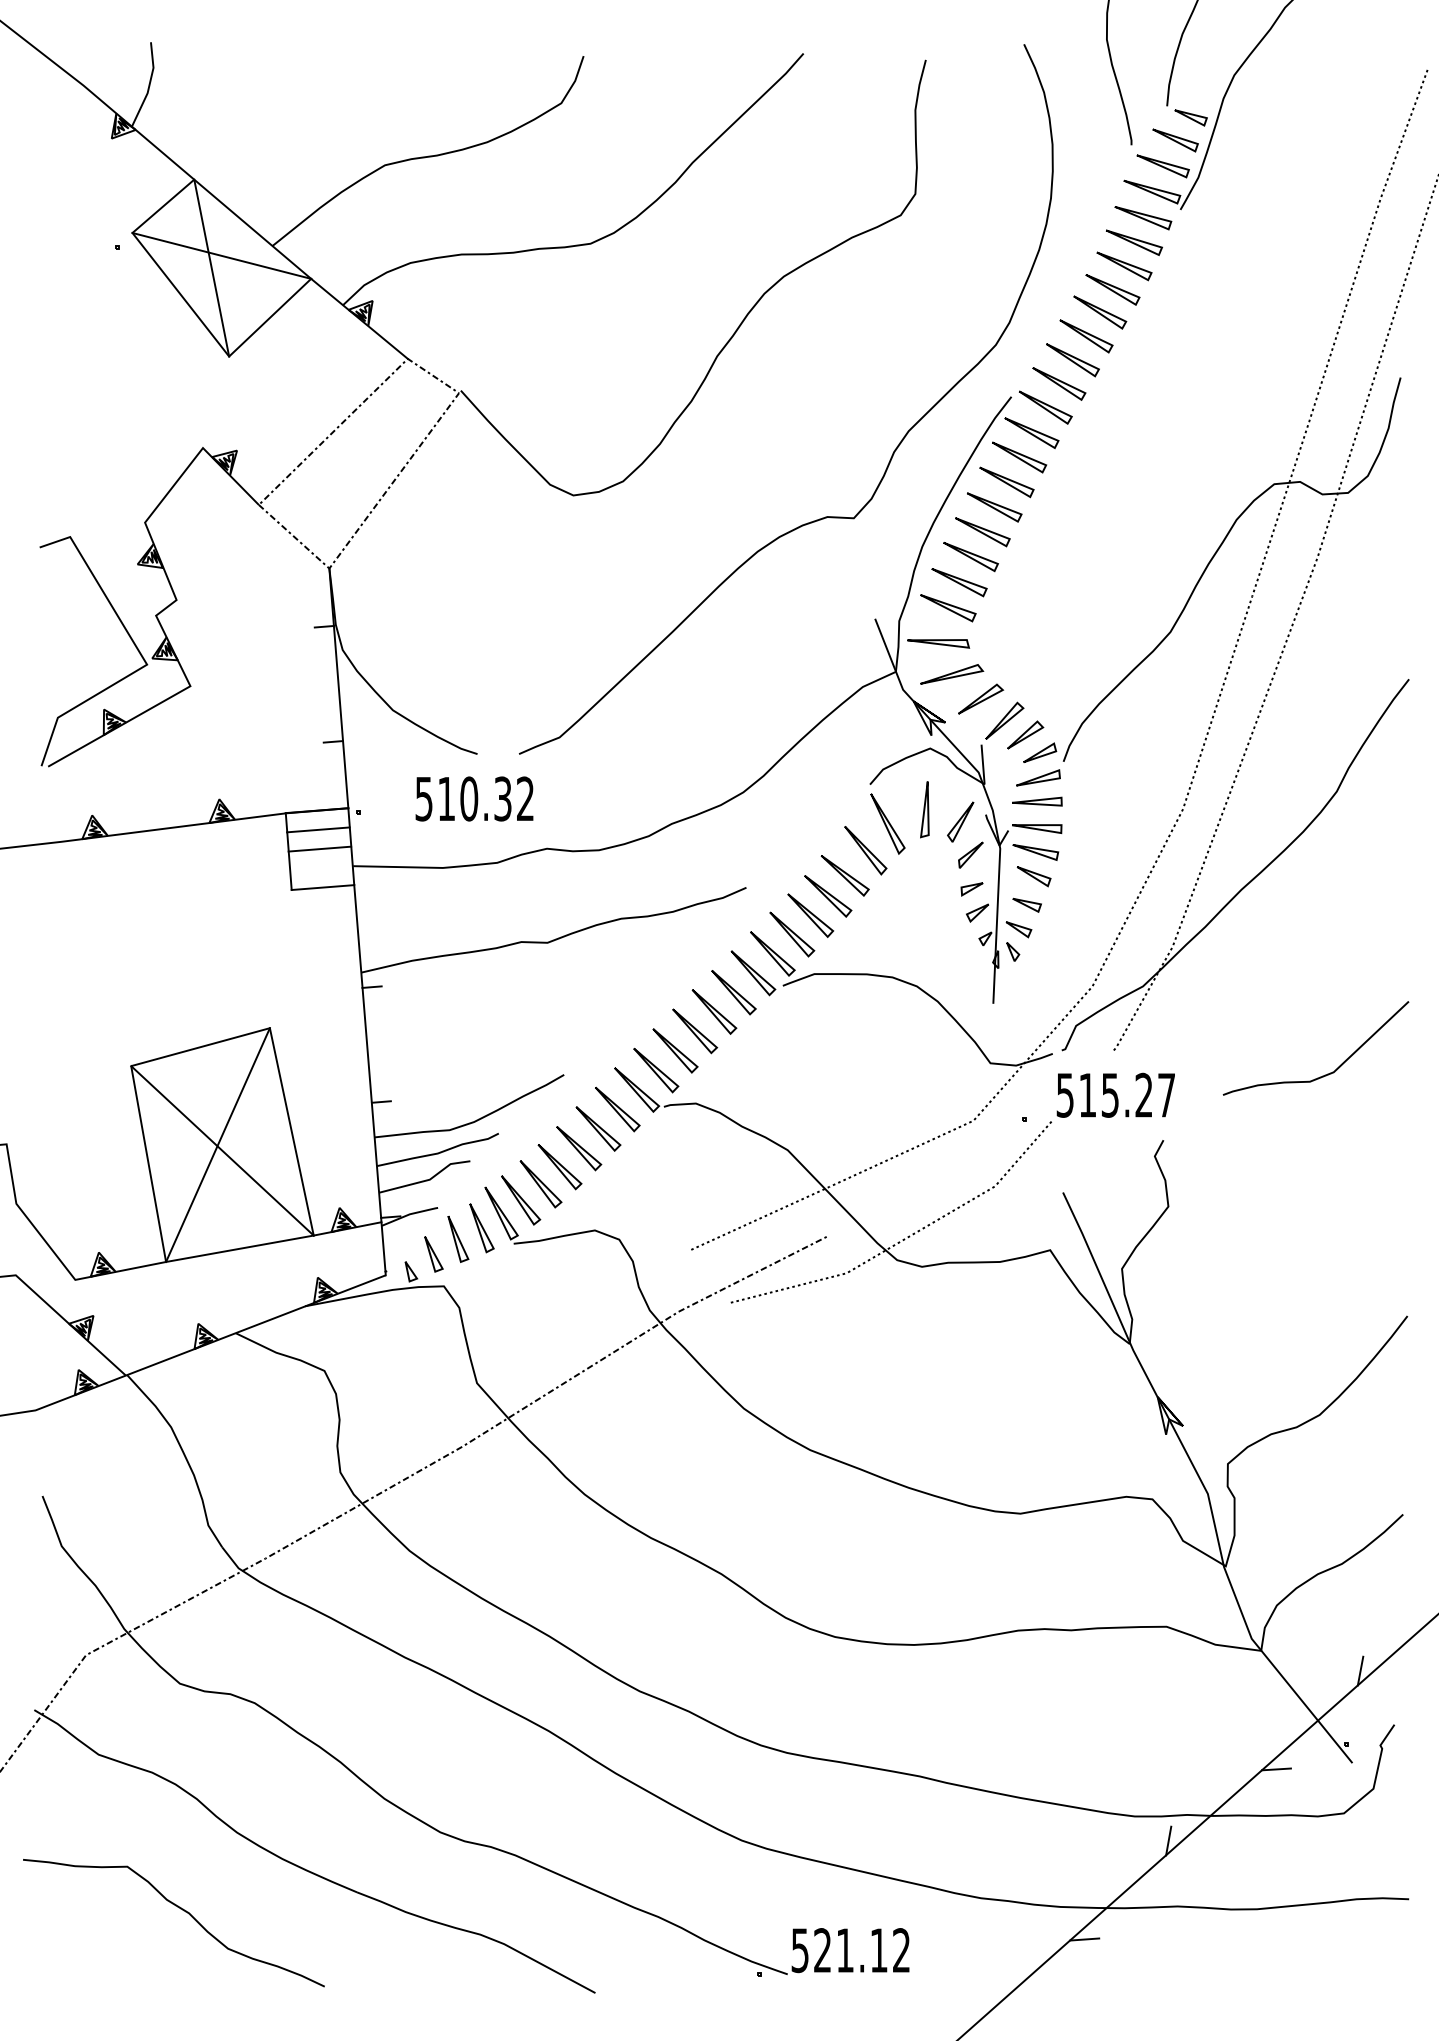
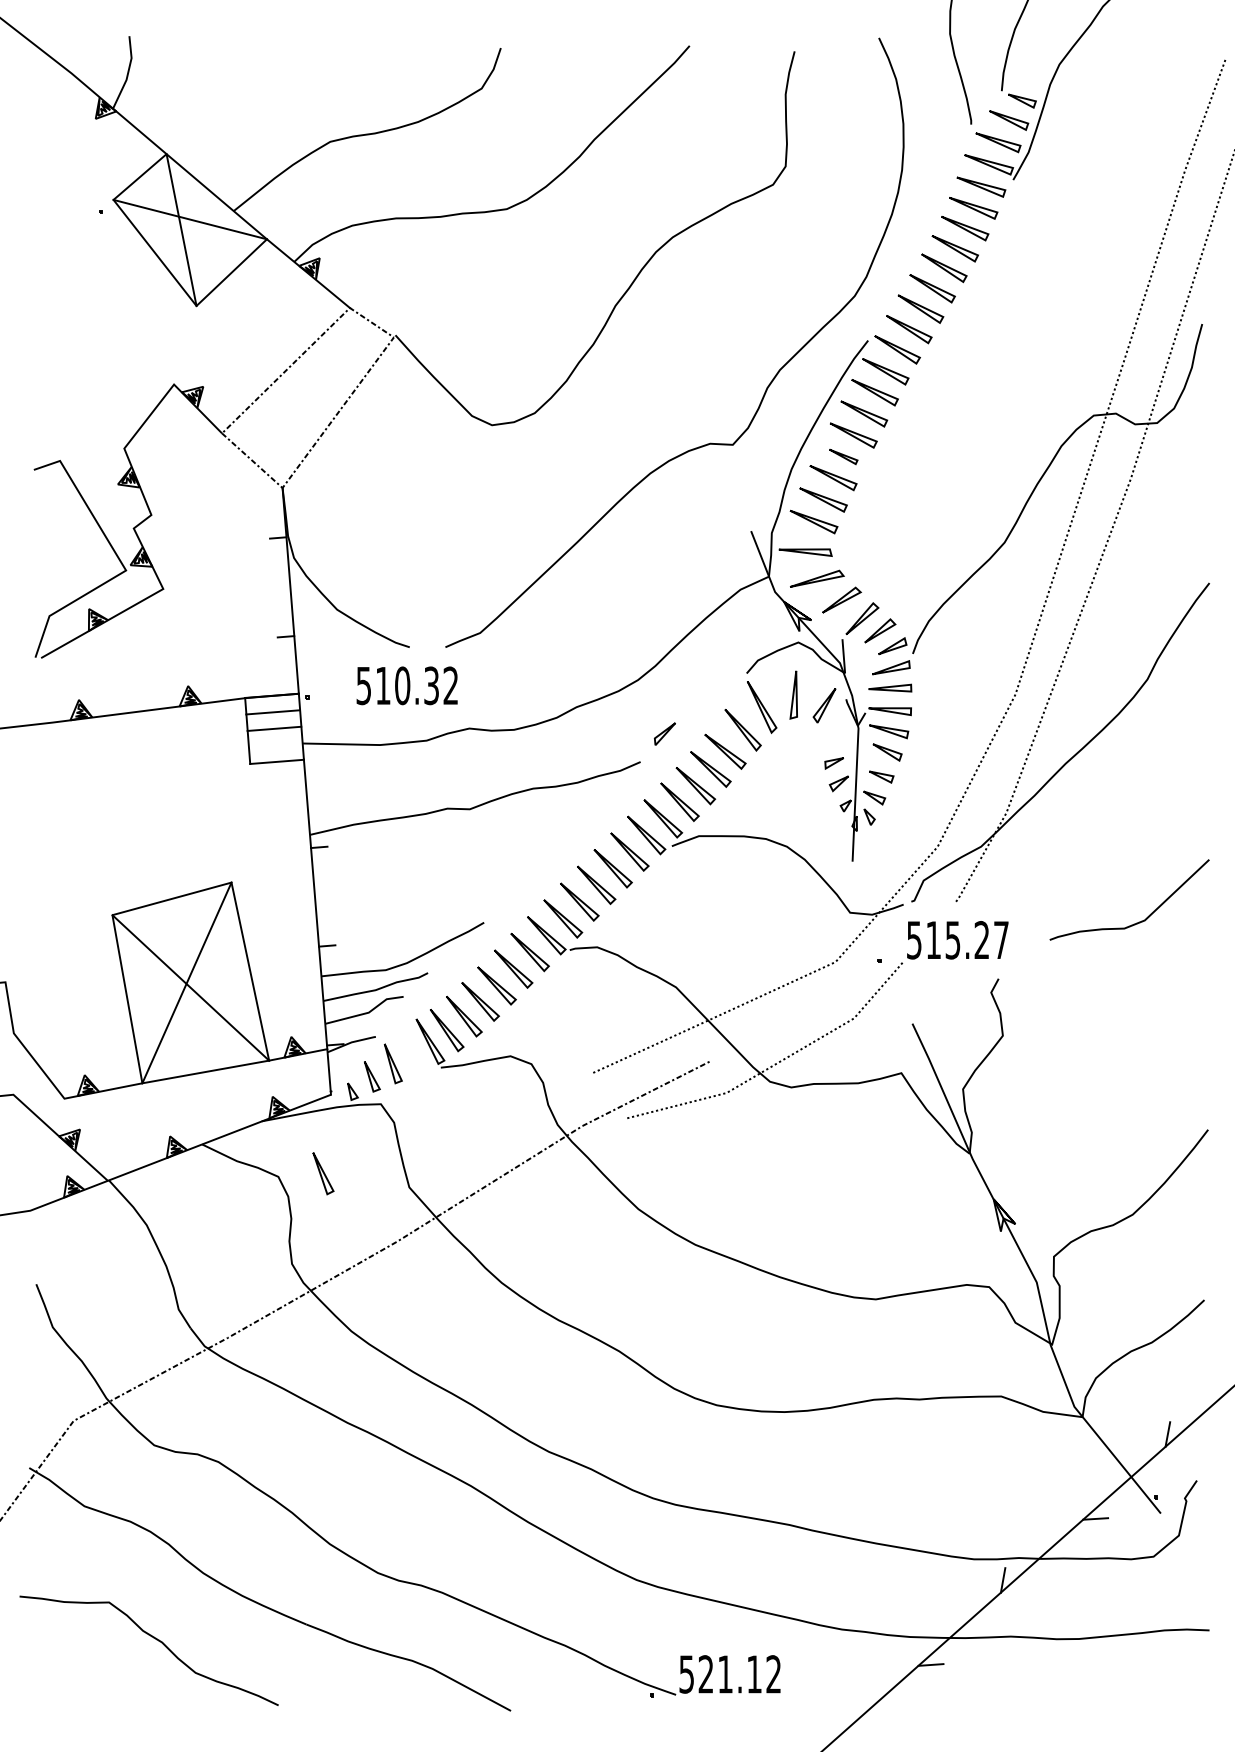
part: (982, 532) -> (843, 457), size x0.6
part: (970, 854) -> (664, 733), moved
part: (481, 1228) -> (323, 1173), moved

